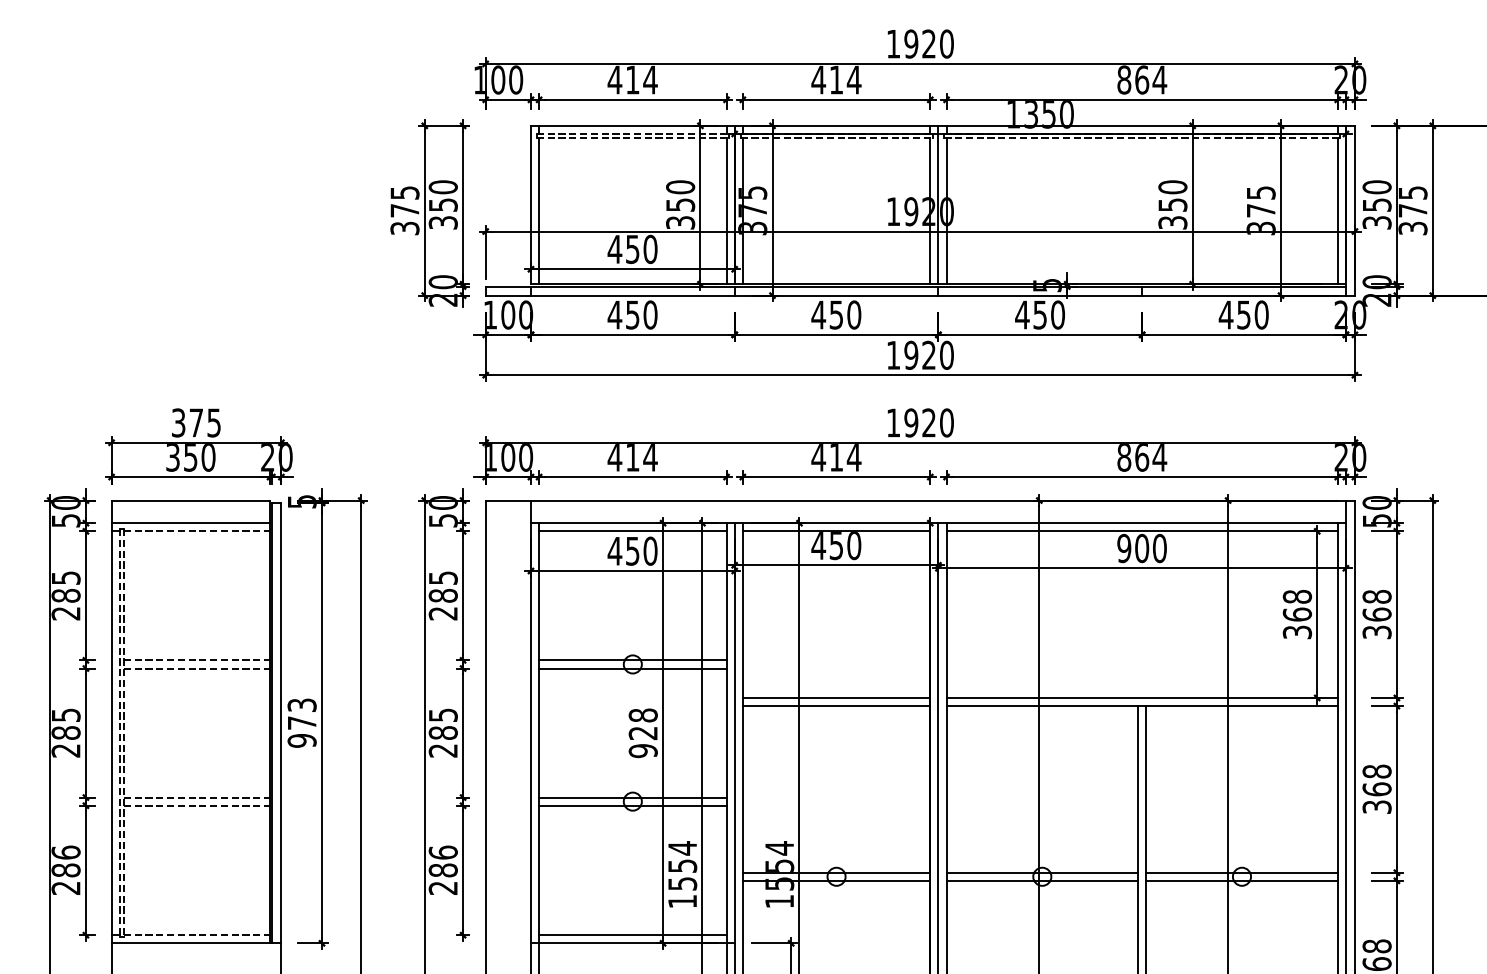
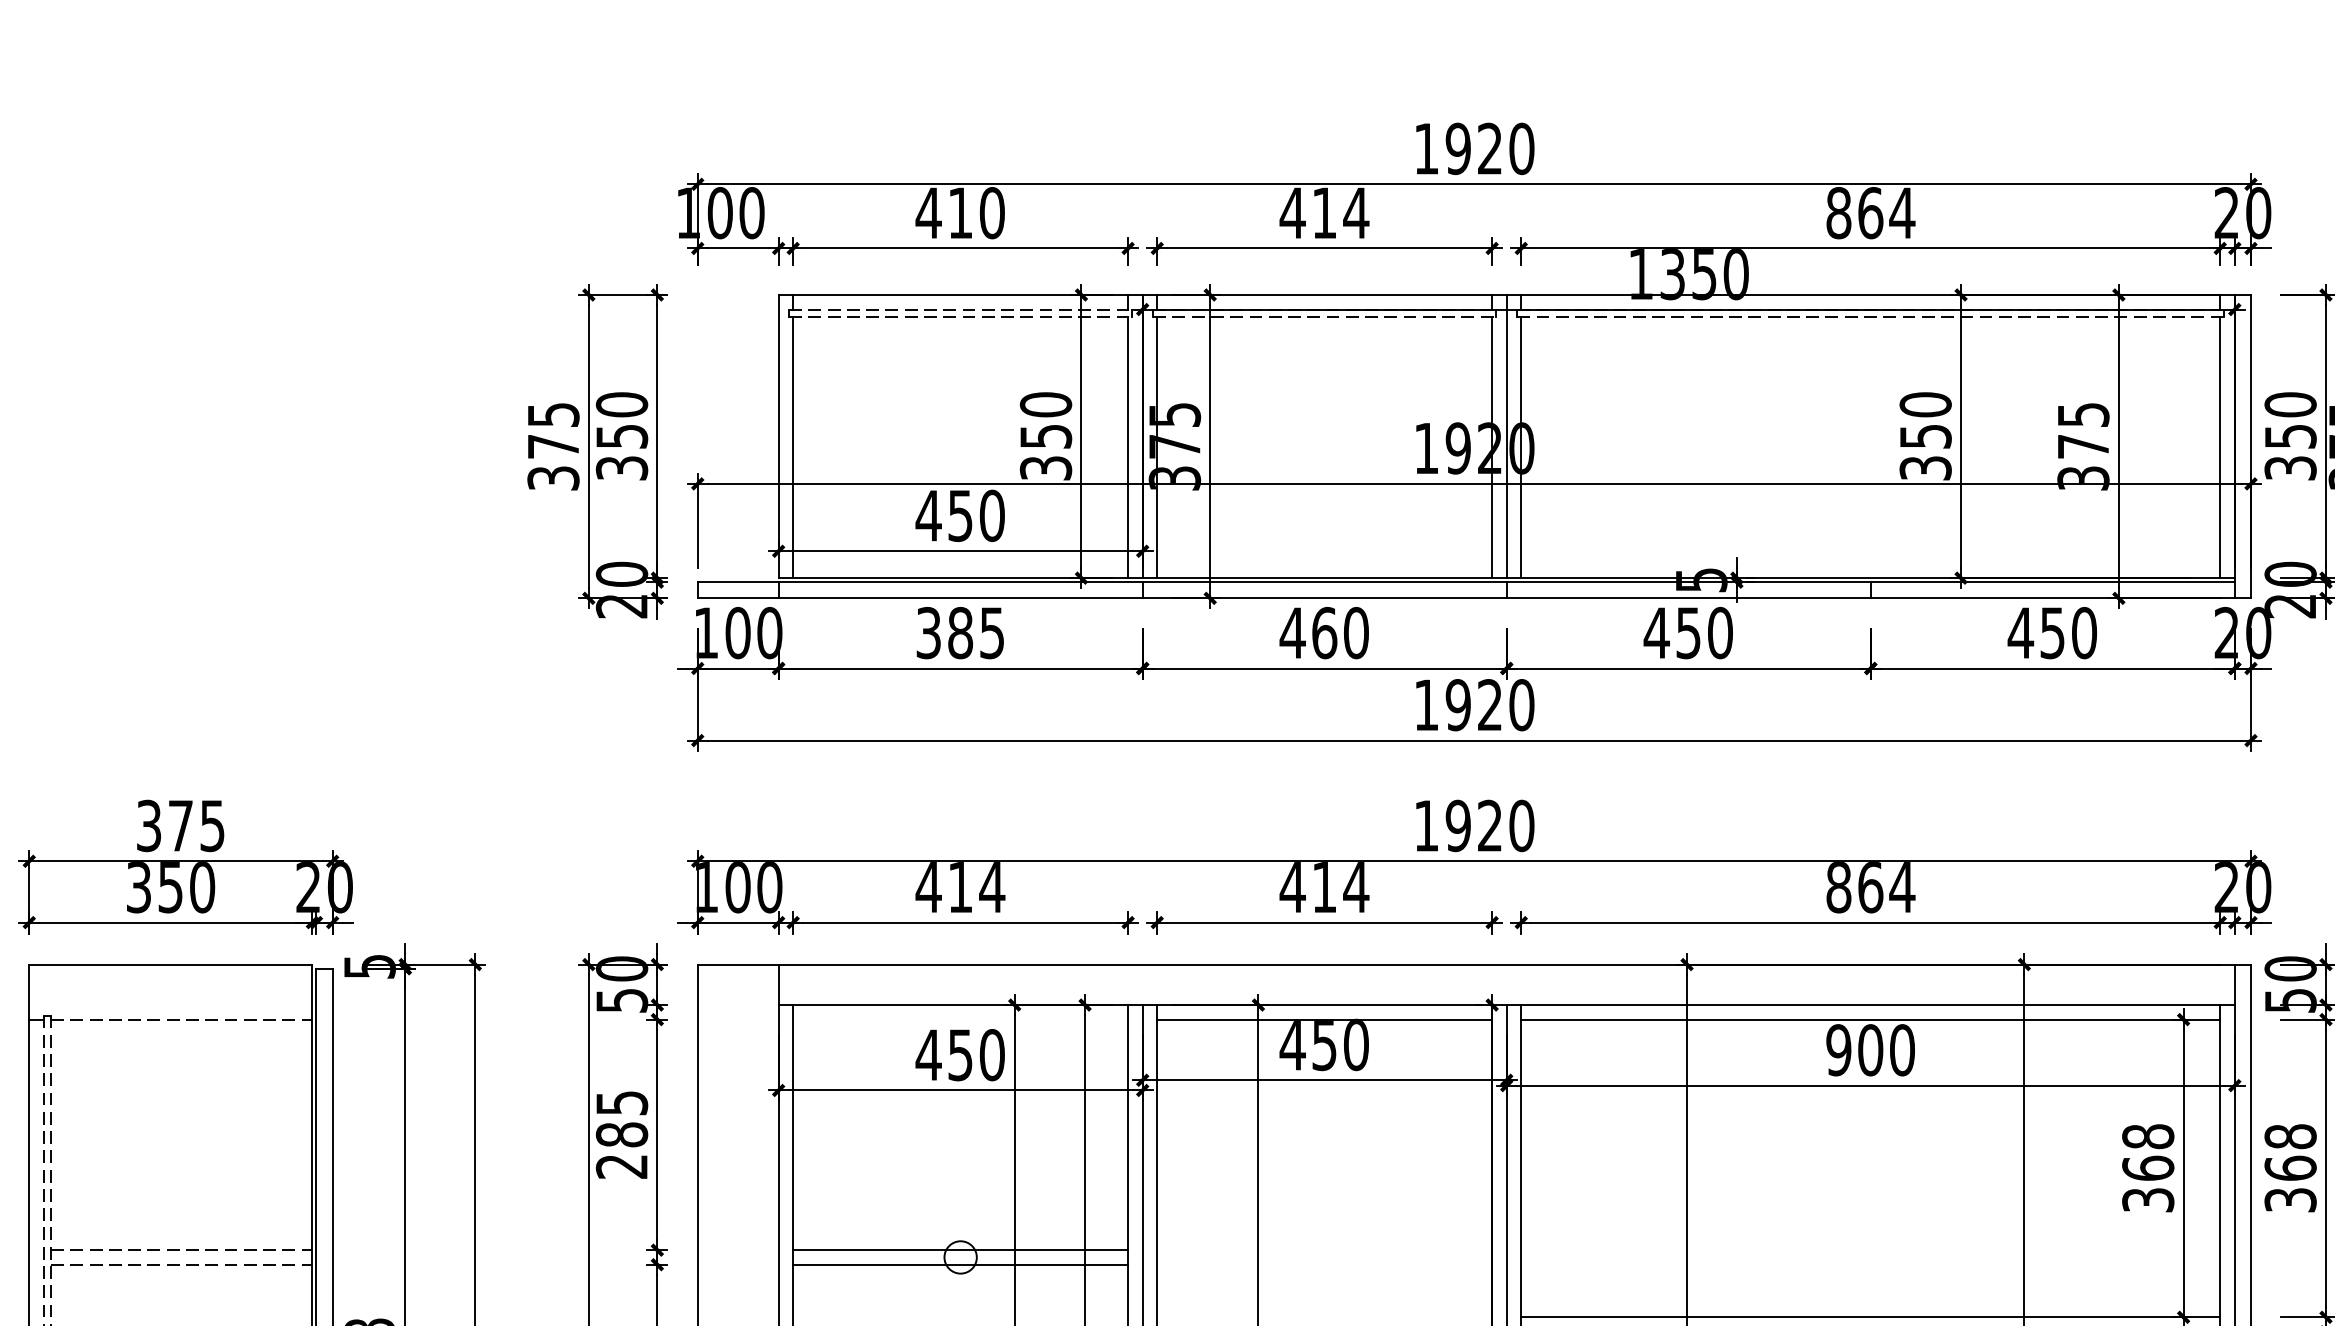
text: (650, 79) -> (992, 212), 414 -> 410
text: (632, 314) -> (960, 632), 450 -> 385
text: (836, 314) -> (1324, 632), 450 -> 460
line: (190, 523) -> (170, 1005), removed
line: (632, 531) -> (960, 1019), removed
line: (836, 697) -> (1324, 1316), removed

